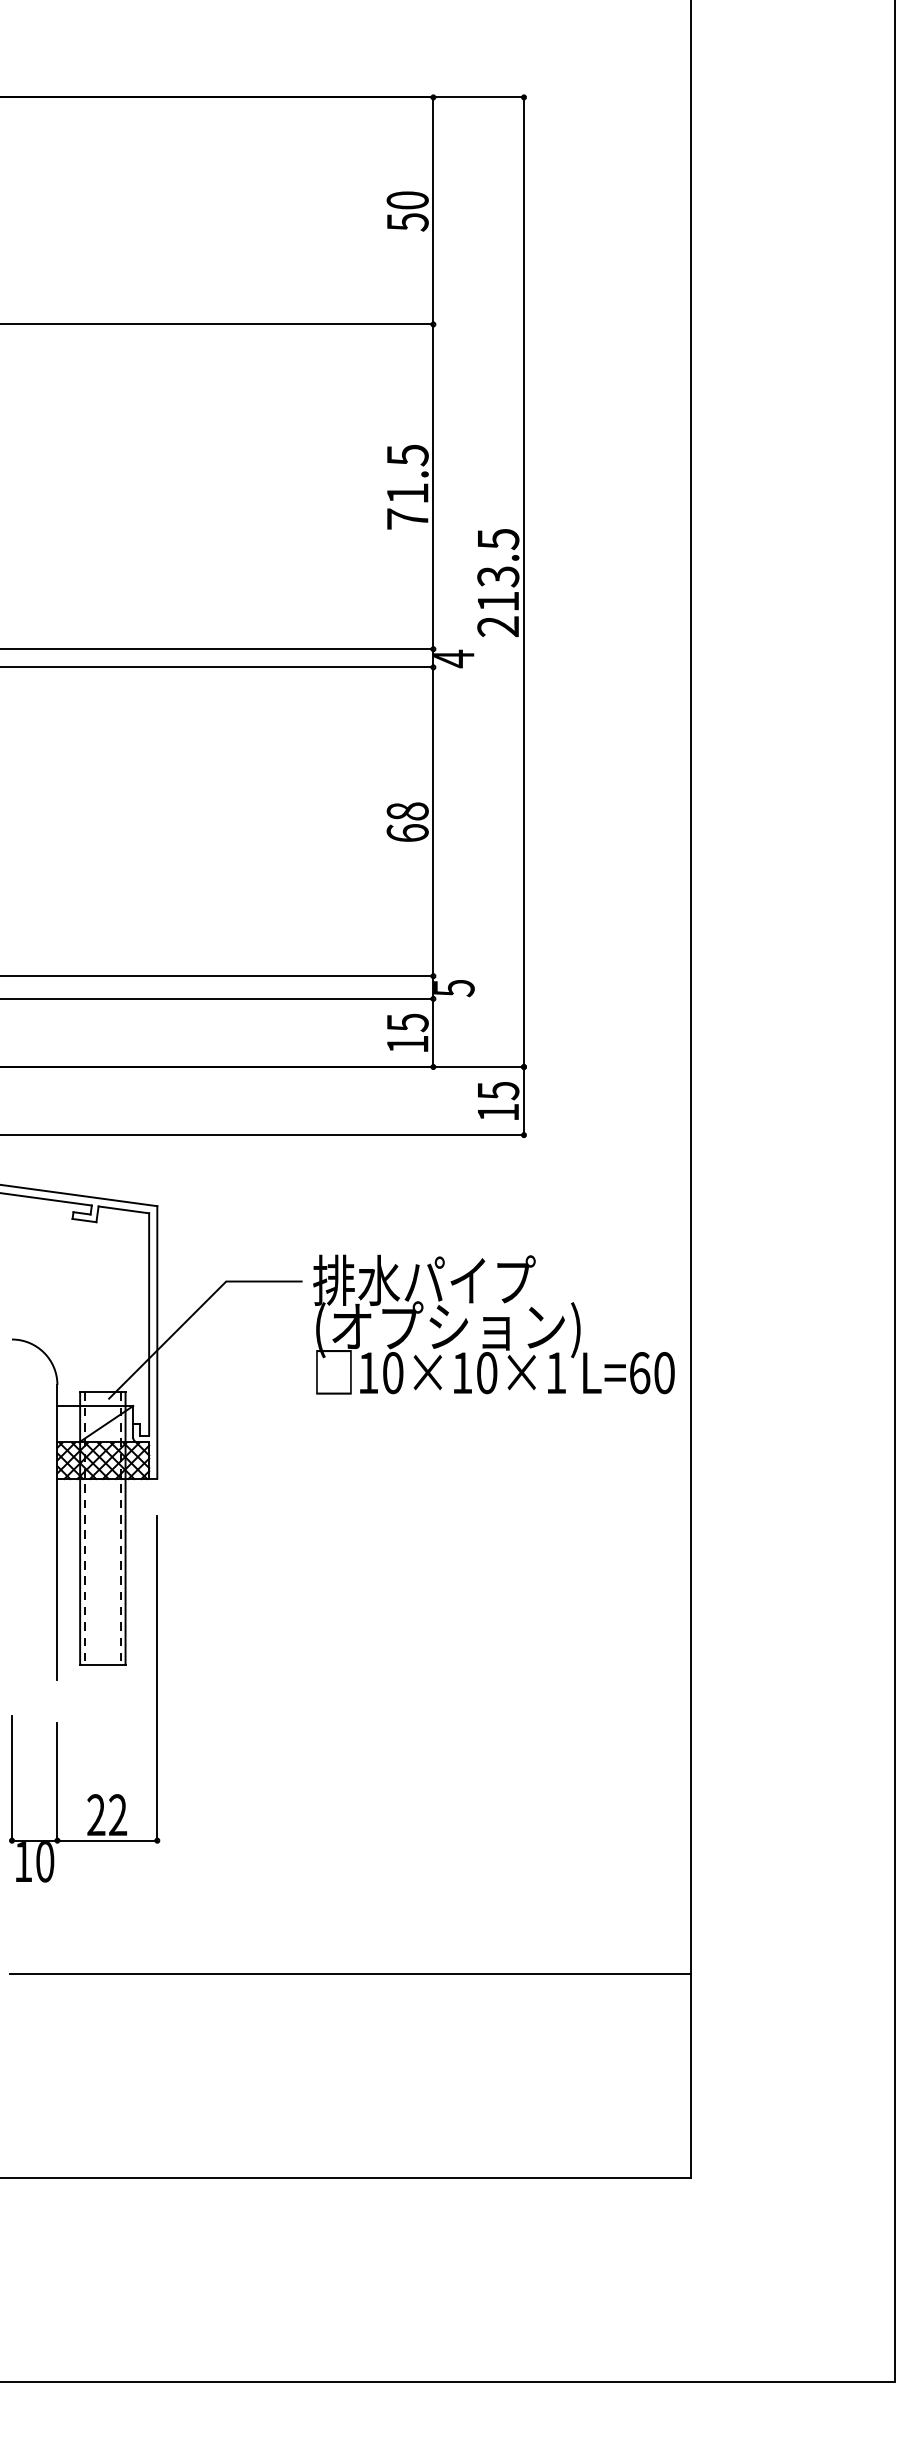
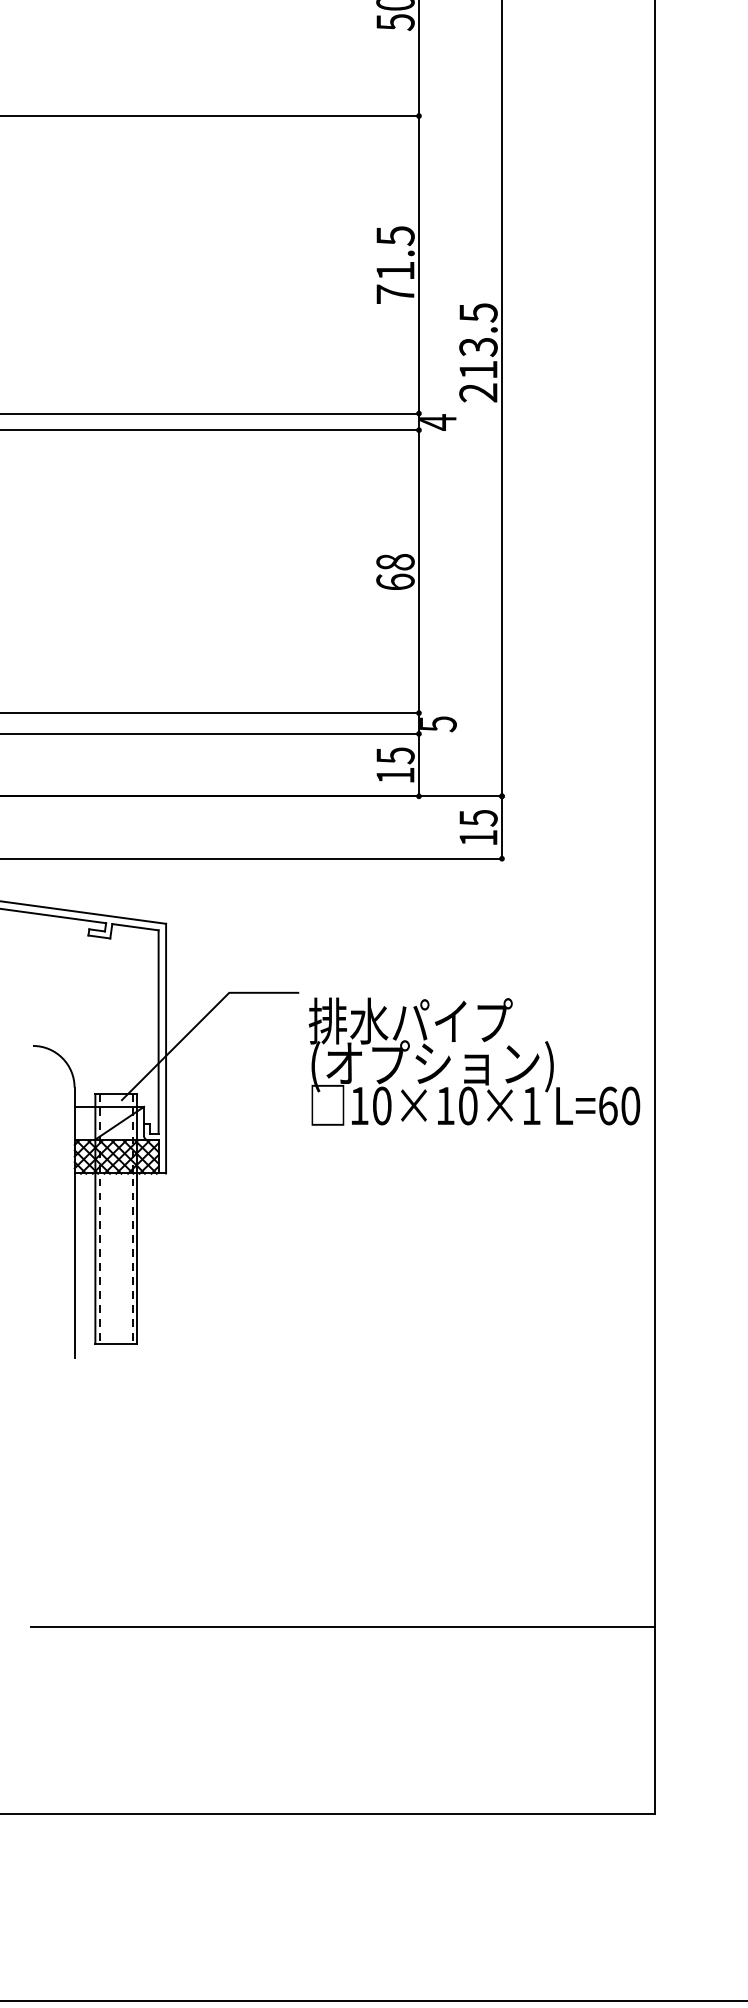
text: (493, 1324) -> (474, 1061), moved
part: (57, 1722) -> (74, 1396), removed

